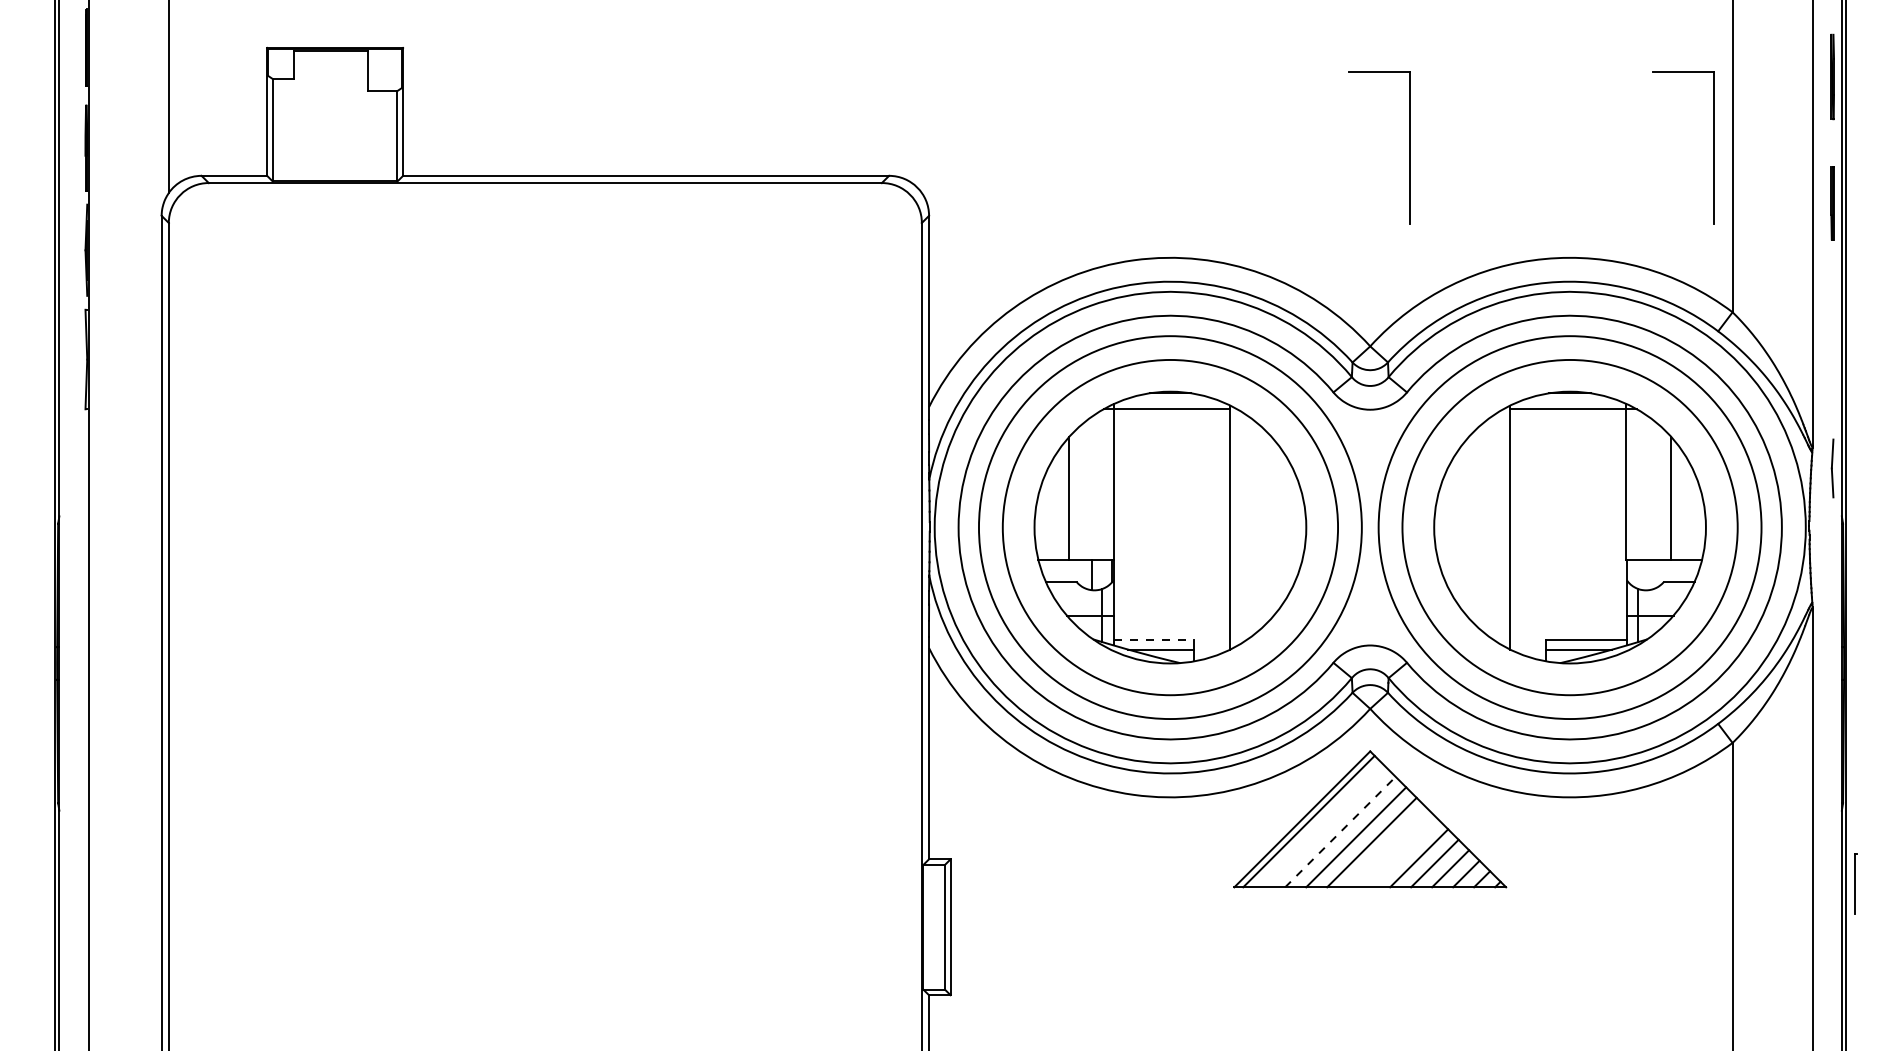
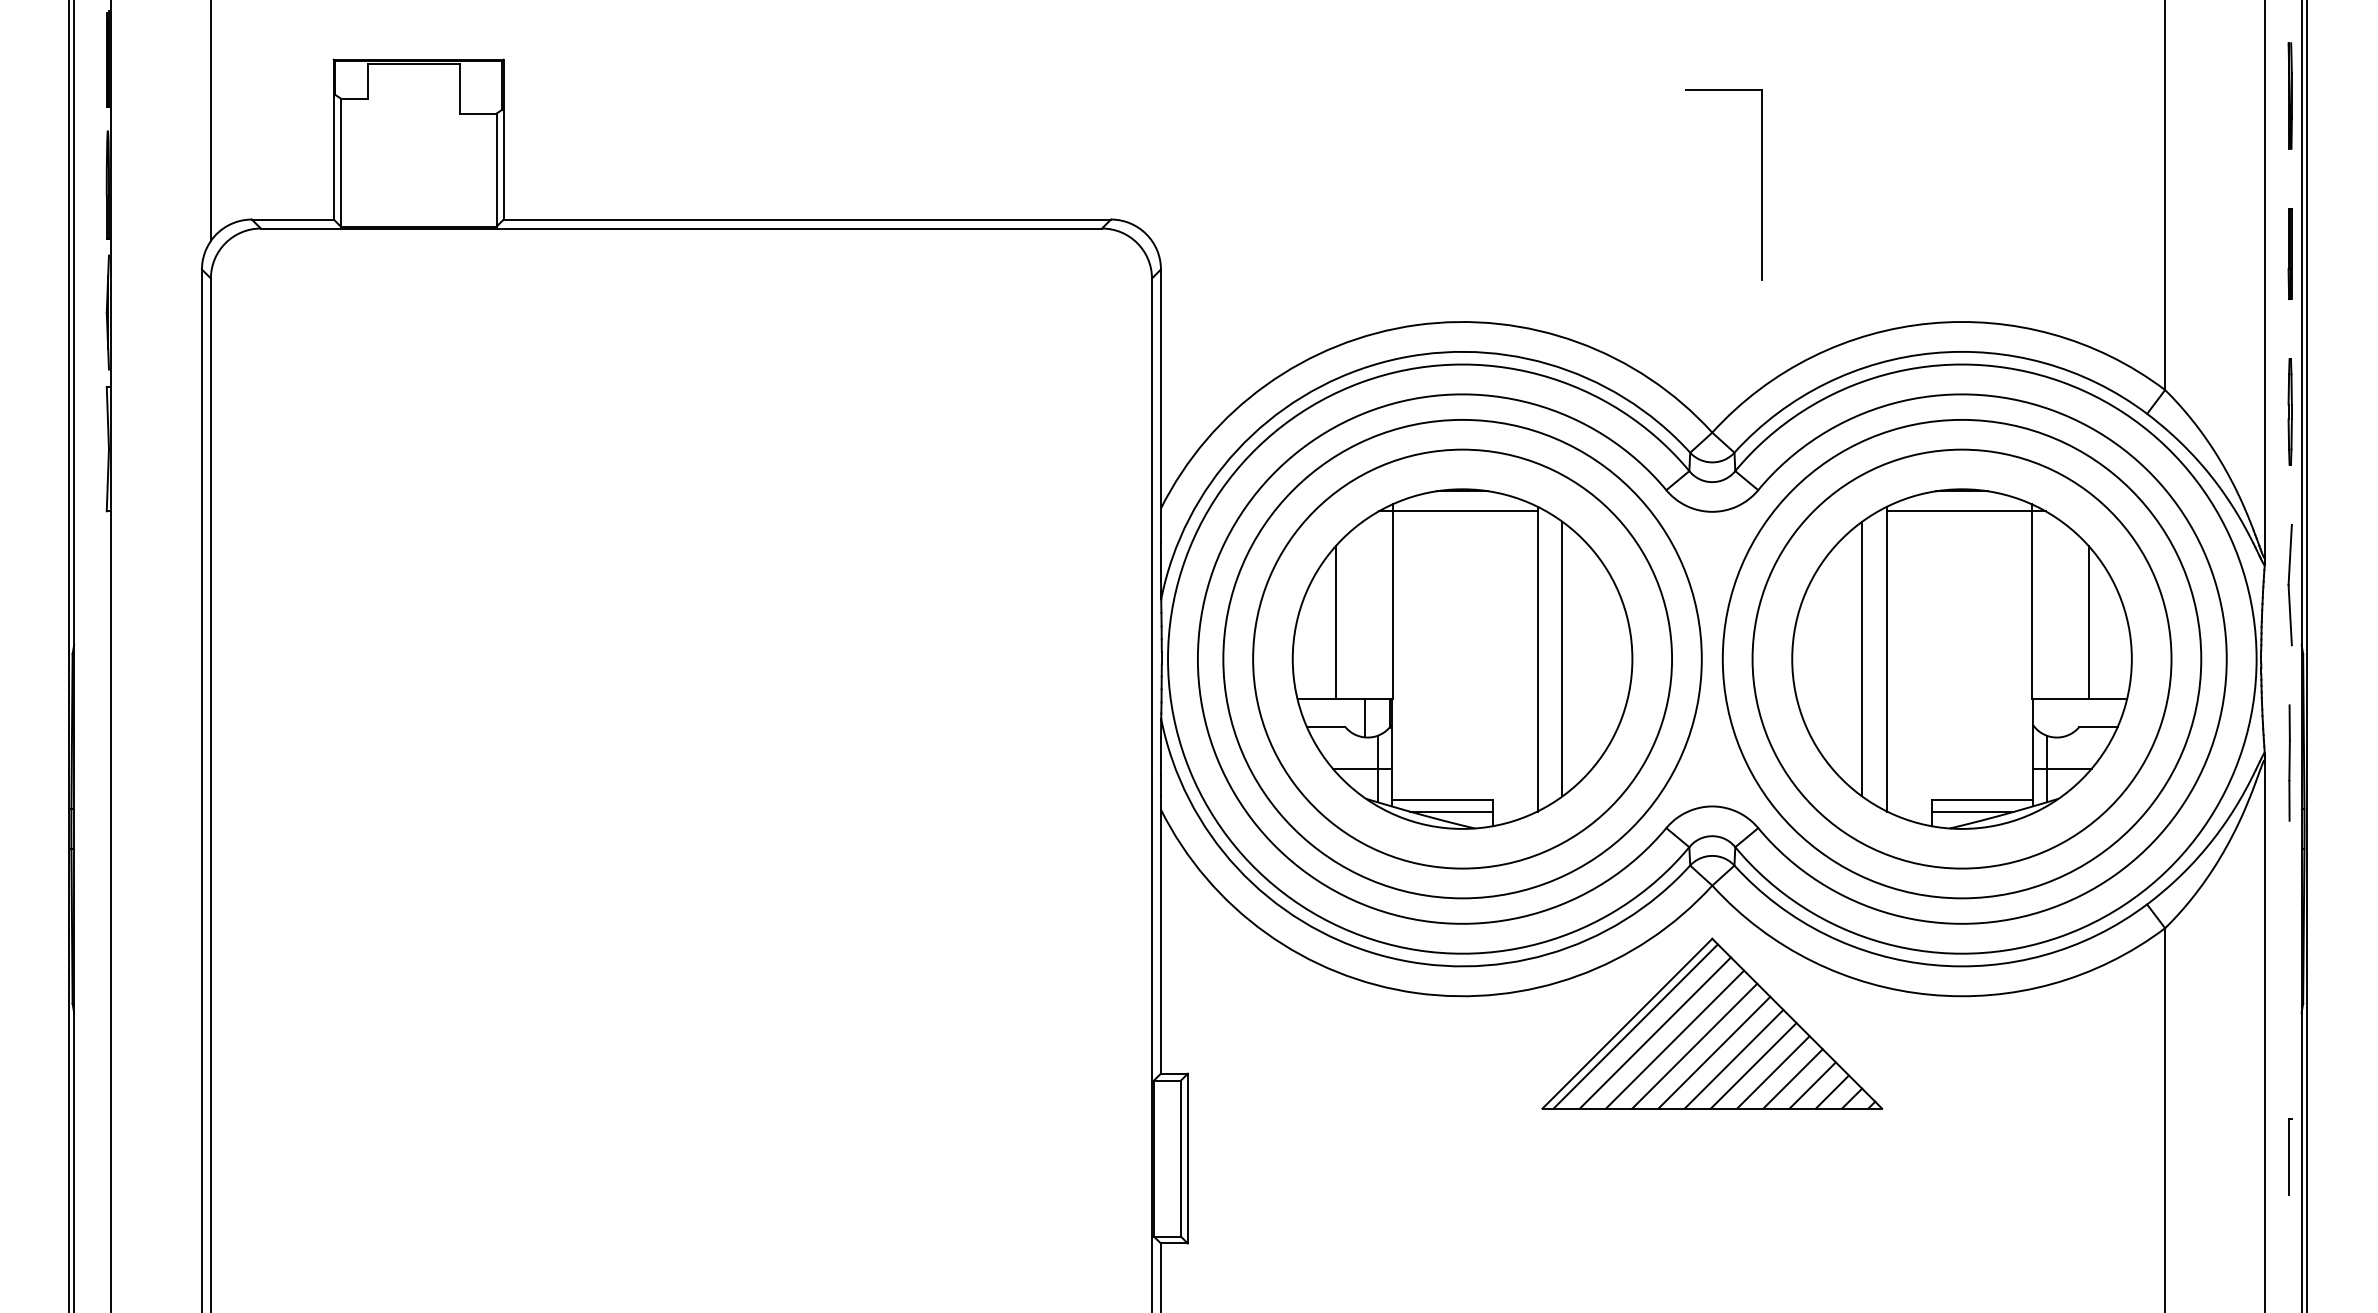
part: (1712, 147) -> (2140, 184), removed
part: (1832, 329) -> (2289, 411), added
part: (1832, 468) -> (2289, 585), size x1.67
line: (1250, 527) -> (1562, 658), added
line: (1490, 527) -> (1862, 658), added
line: (1832, 610) -> (2289, 762), added
line: (1154, 640) -> (1442, 800), dashed -> solid
line: (1323, 826) -> (1654, 1032), added
line: (1340, 831) -> (1675, 1039), dashed -> solid
line: (1387, 847) -> (1733, 1058), added
line: (1403, 852) -> (1753, 1065), added
part: (1856, 883) -> (2290, 1156), moved

